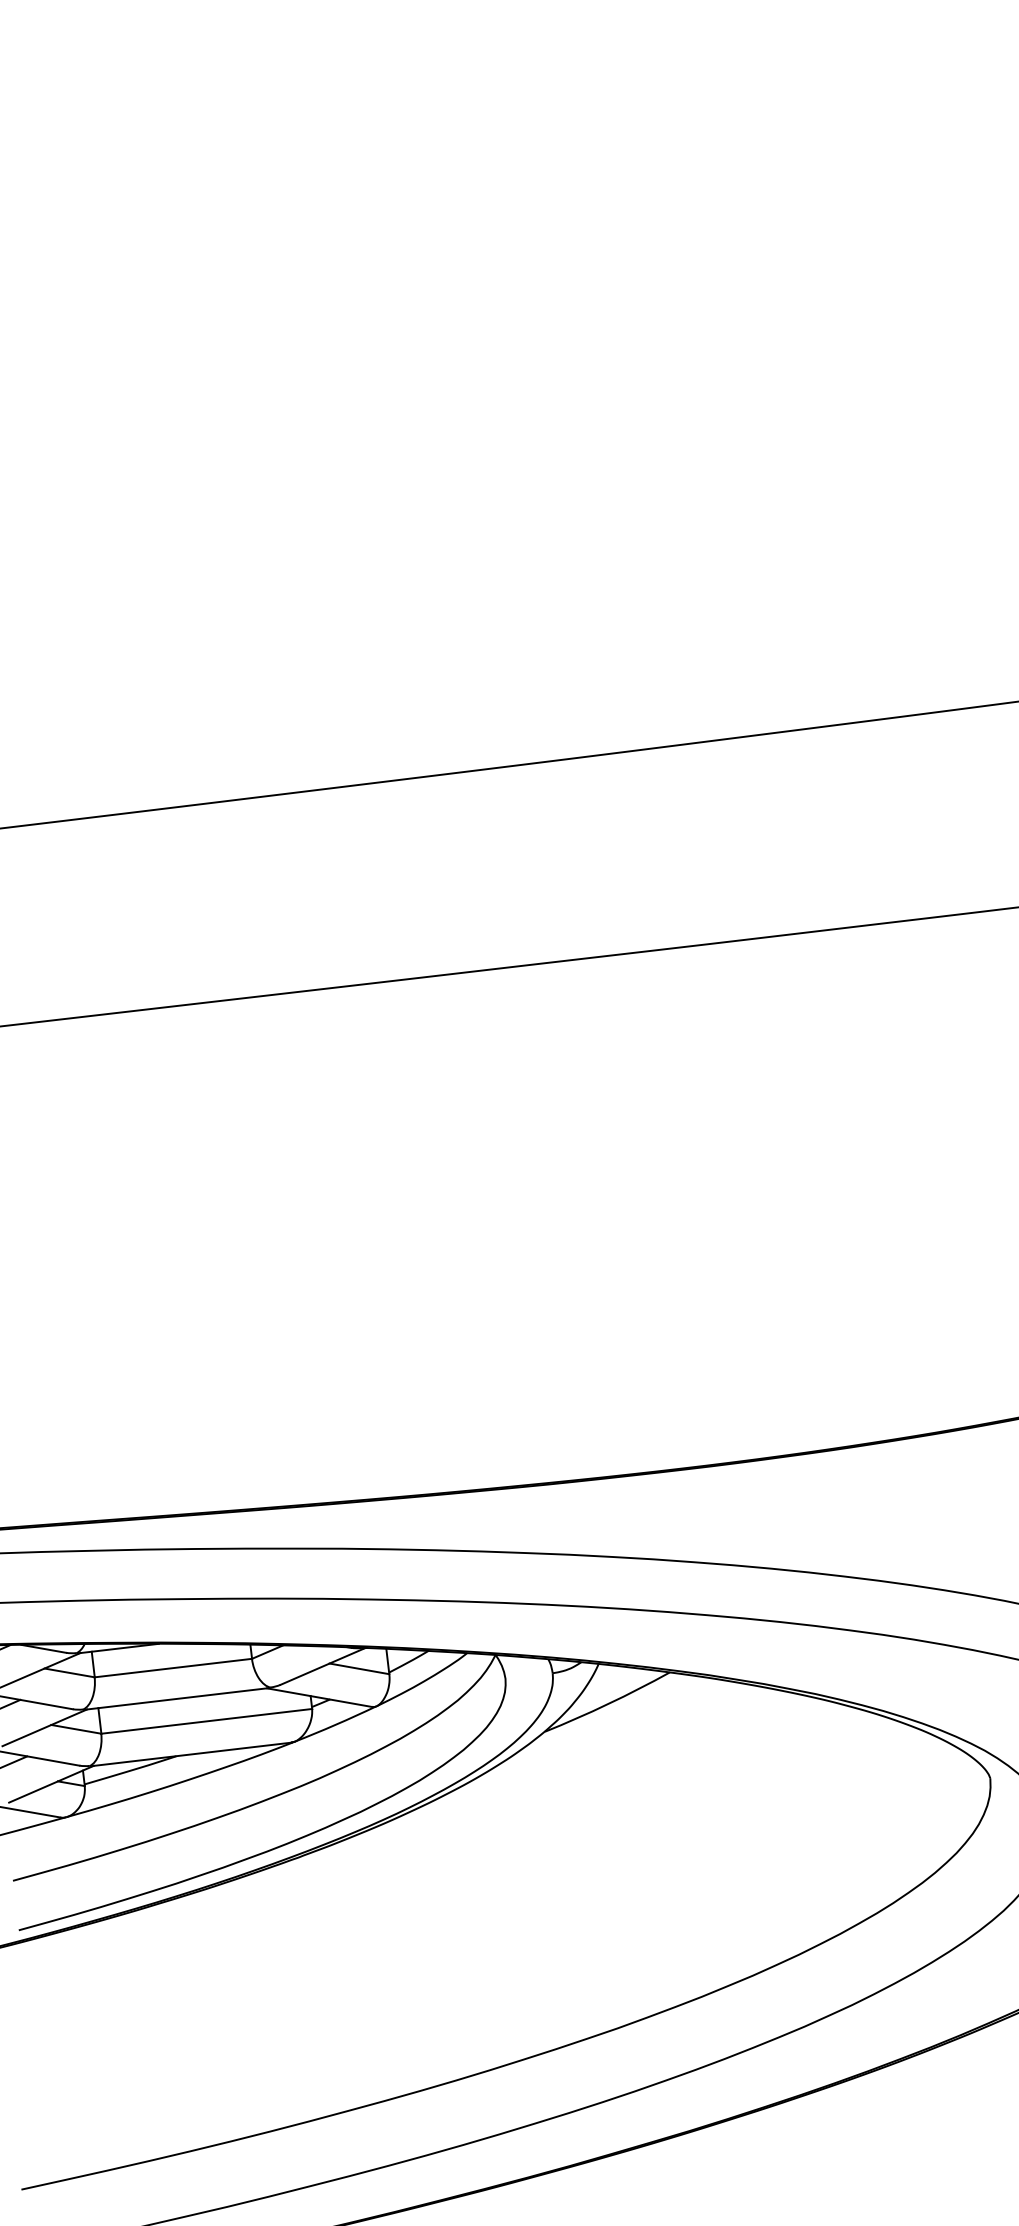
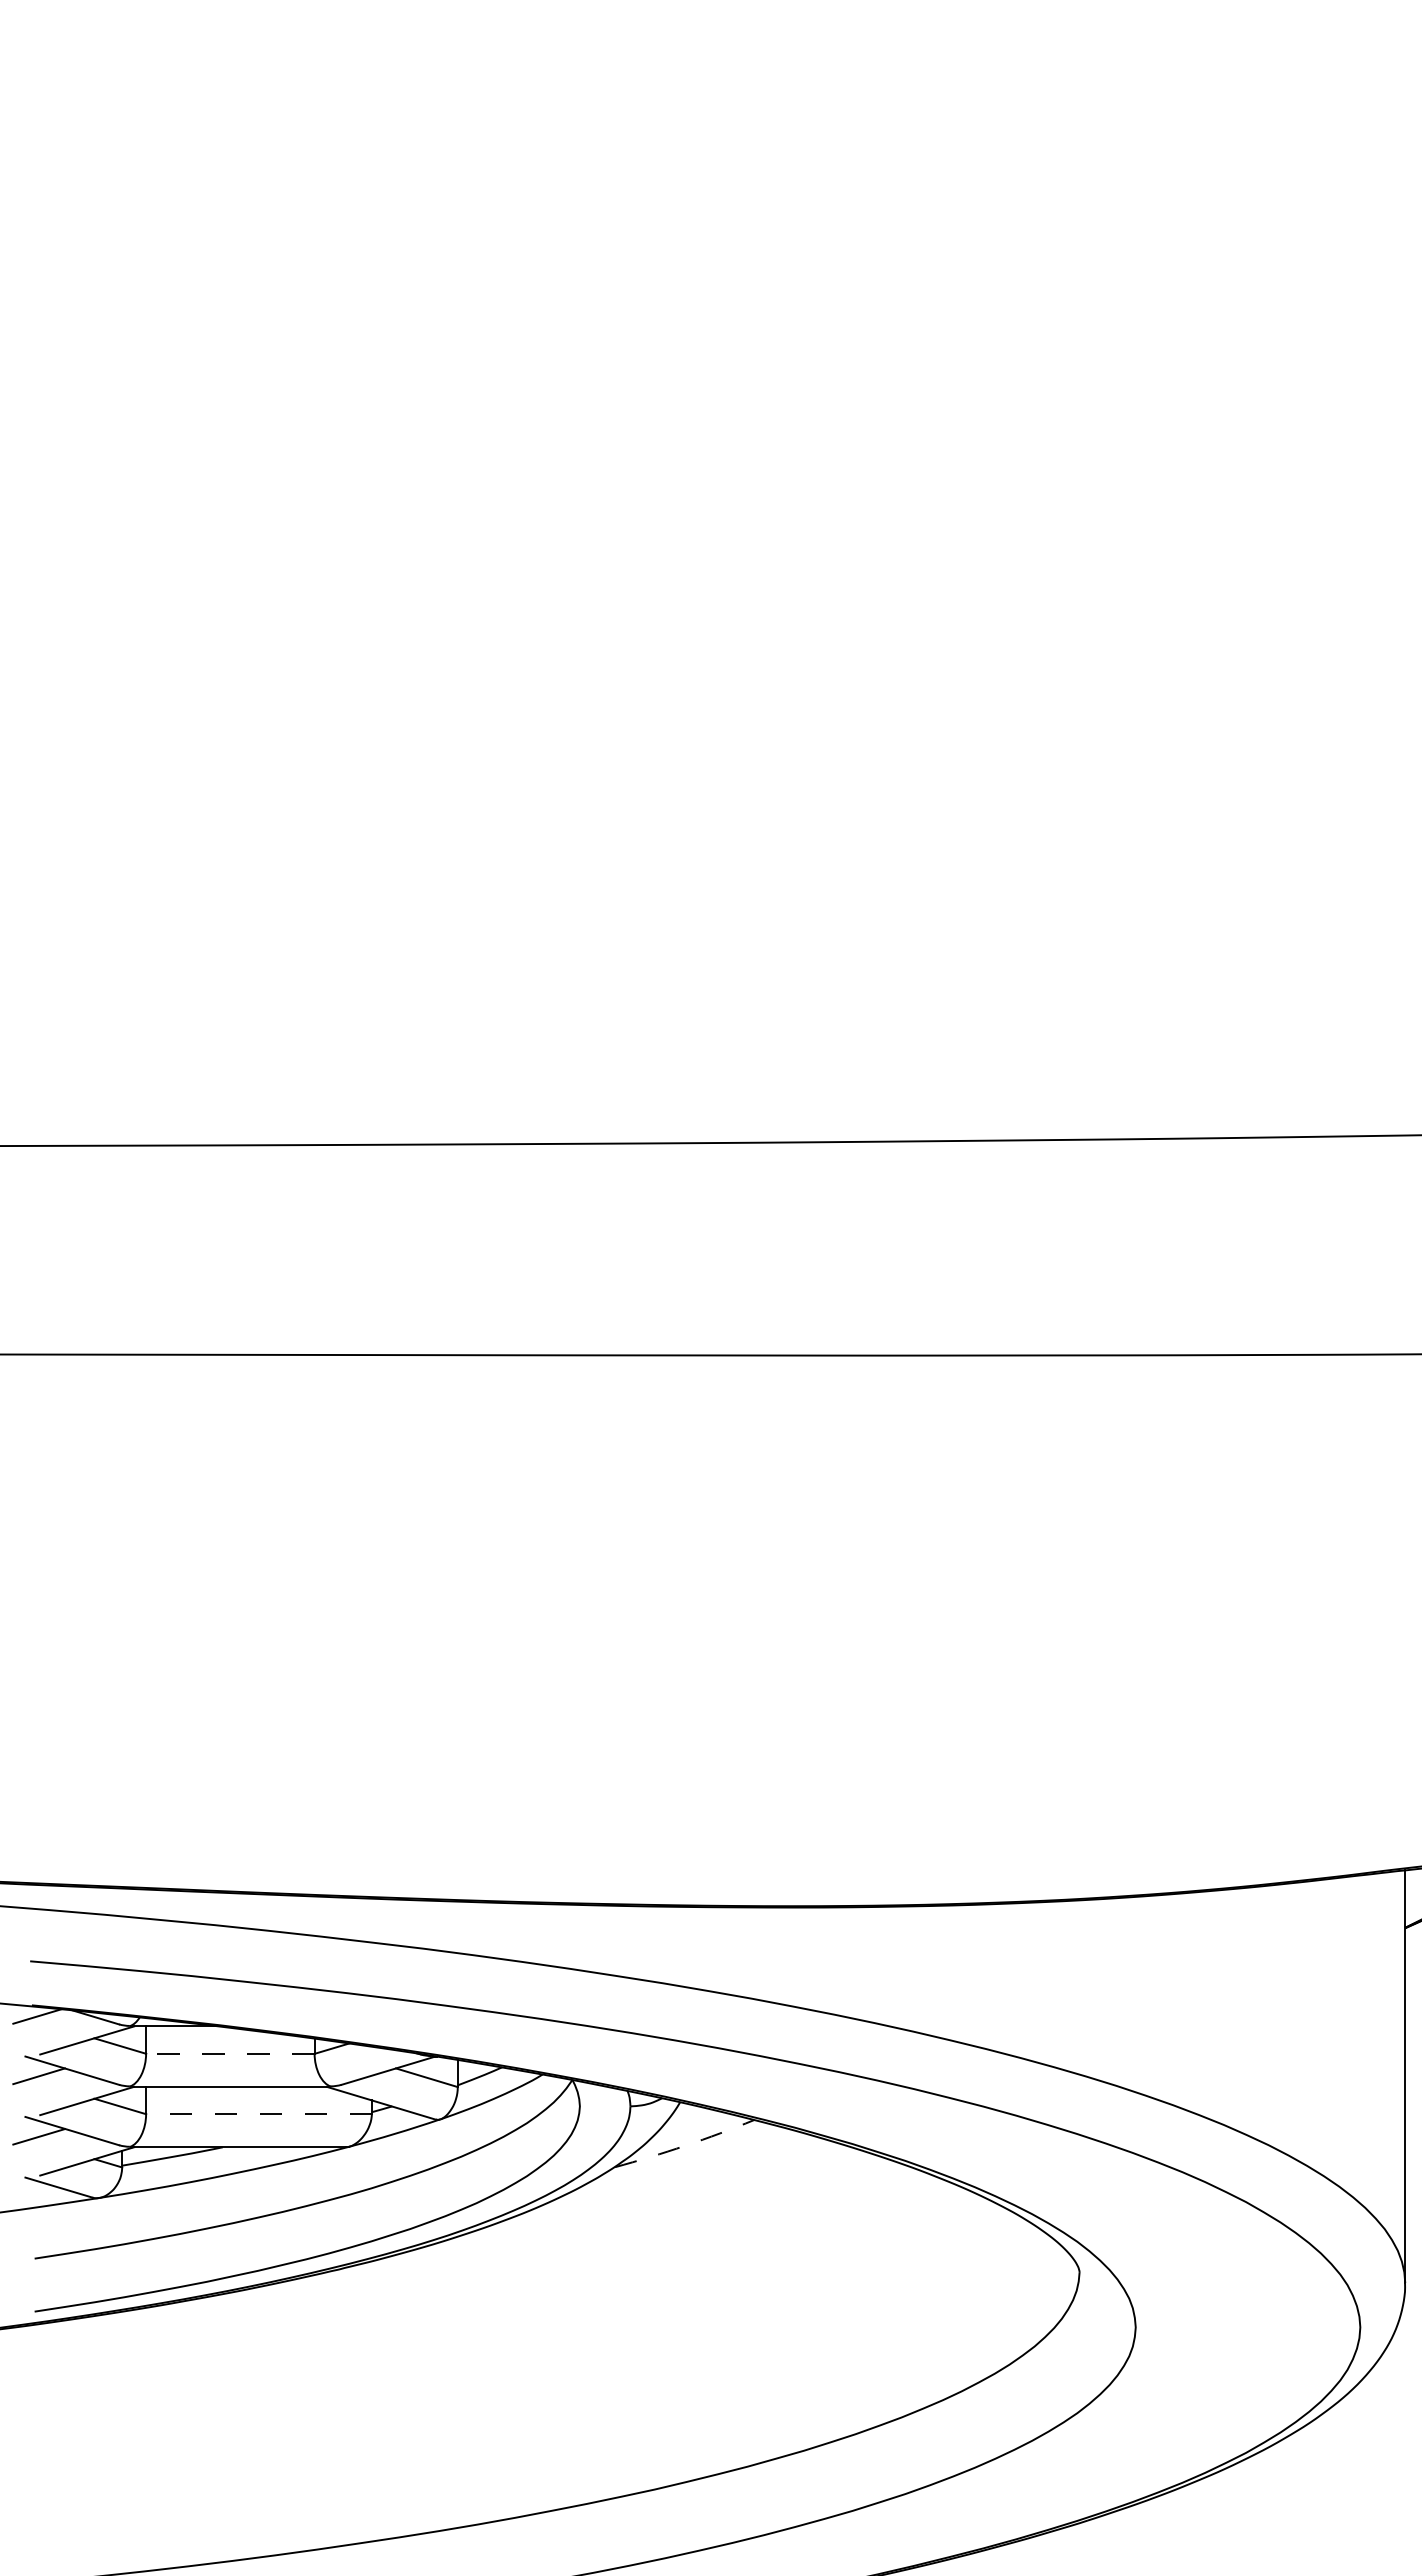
line: (172, 1667) -> (229, 2053), solid -> dashed
arc: (608, 1703) -> (685, 2145), solid -> dashed
line: (207, 1721) -> (259, 2114), solid -> dashed

